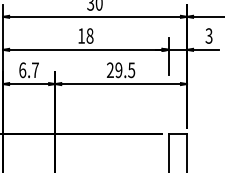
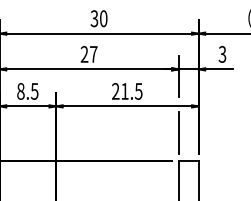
text: (85, 35) -> (88, 53), 18 -> 27
text: (28, 70) -> (27, 91), 6.7 -> 8.5
text: (118, 70) -> (124, 91), 29.5 -> 21.5
line: (168, 109) -> (178, 133), added

